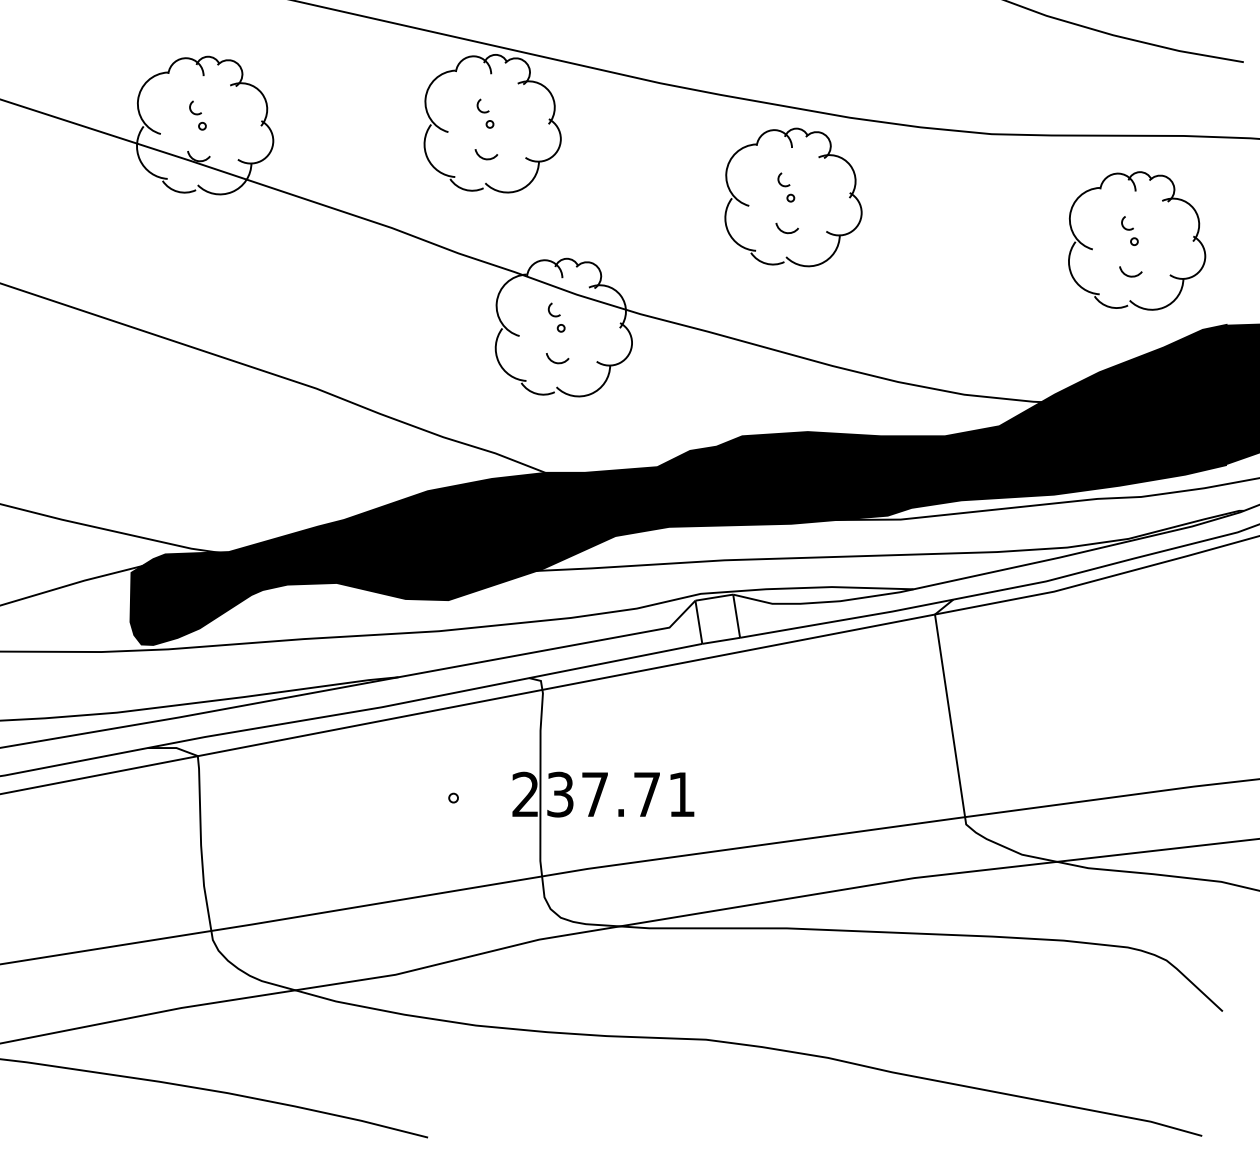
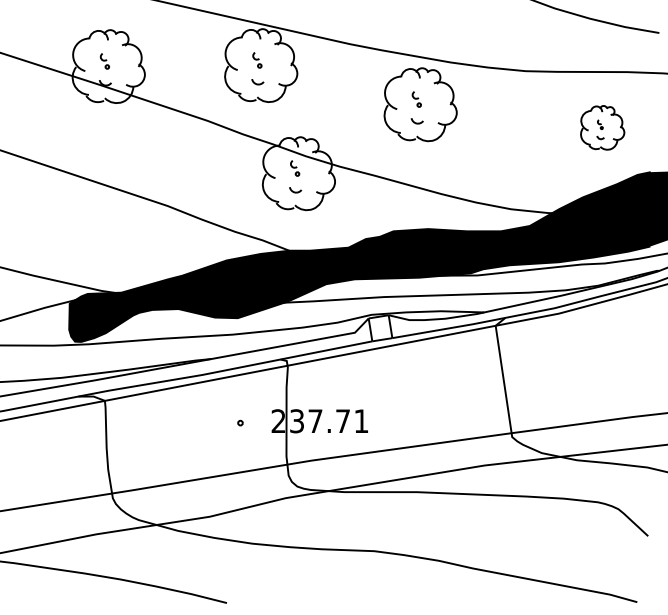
part: (1136, 240) -> (602, 127), size x0.6

